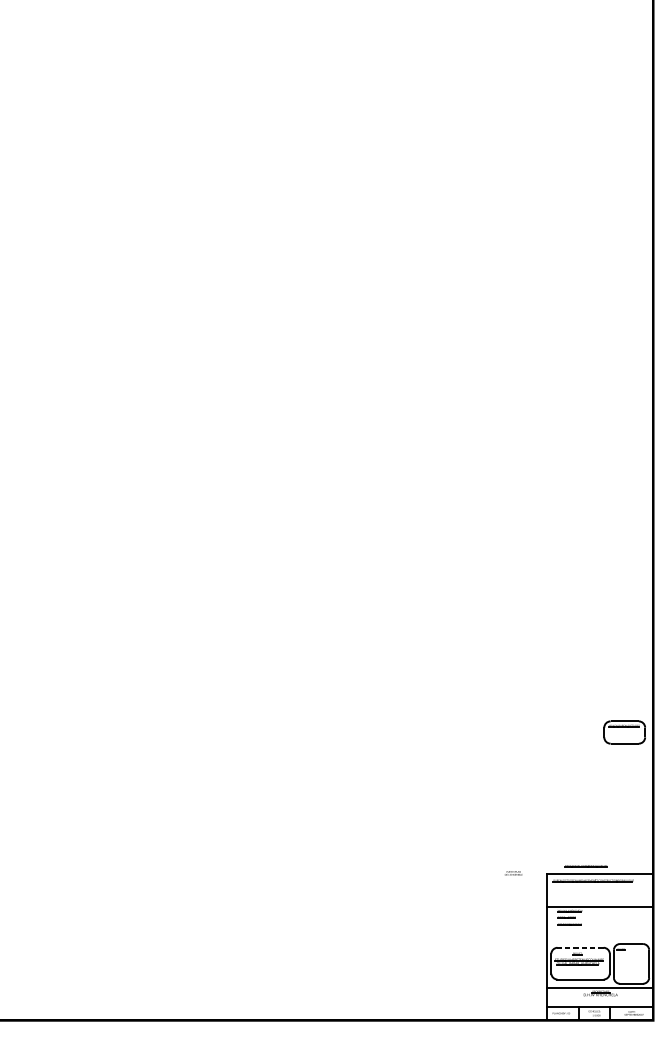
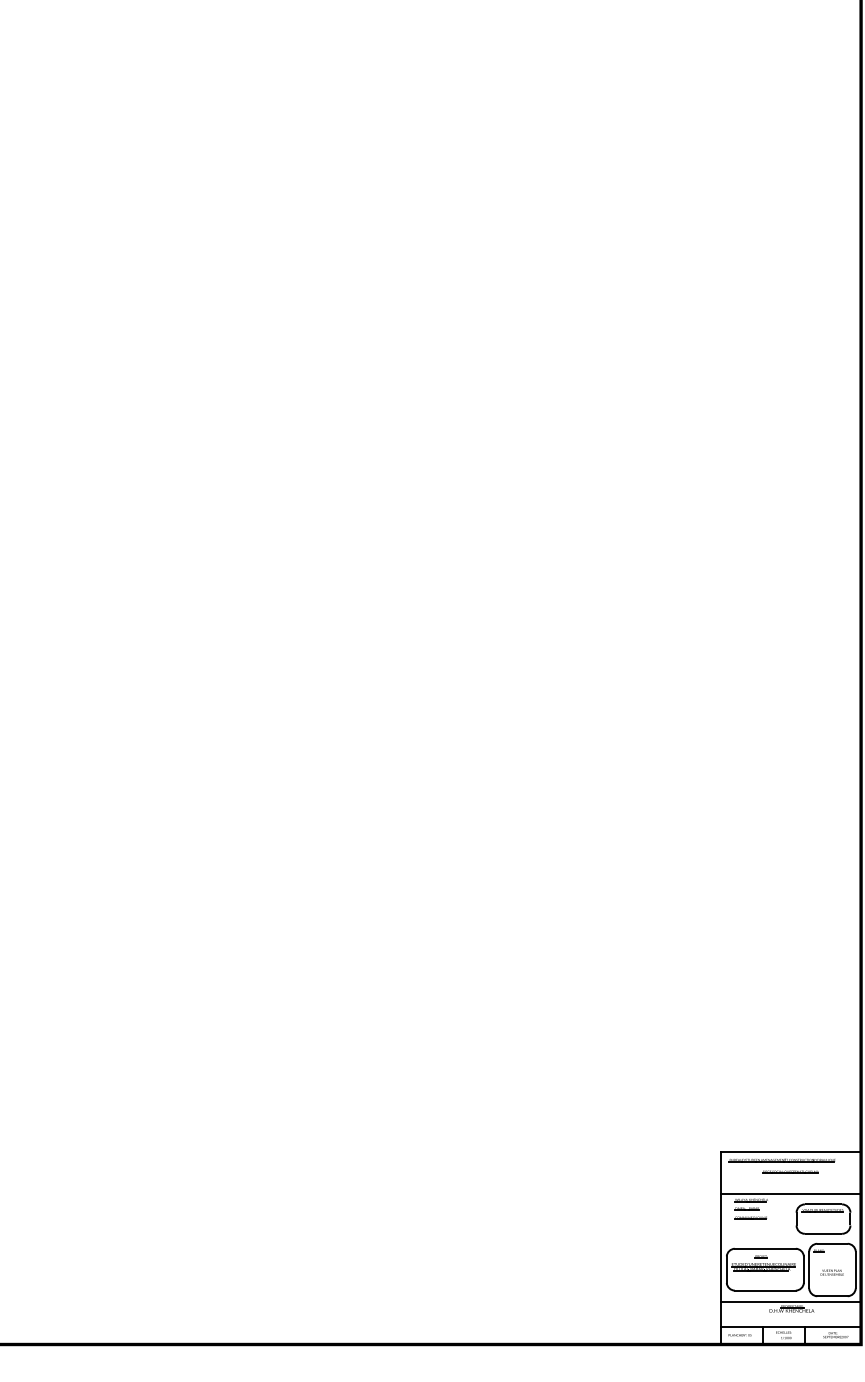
part: (624, 732) -> (823, 1218), moved
line: (586, 865) -> (790, 1171), moved
text: (513, 873) -> (831, 1272), moved
line: (580, 947) -> (765, 1248), dashed -> solid

